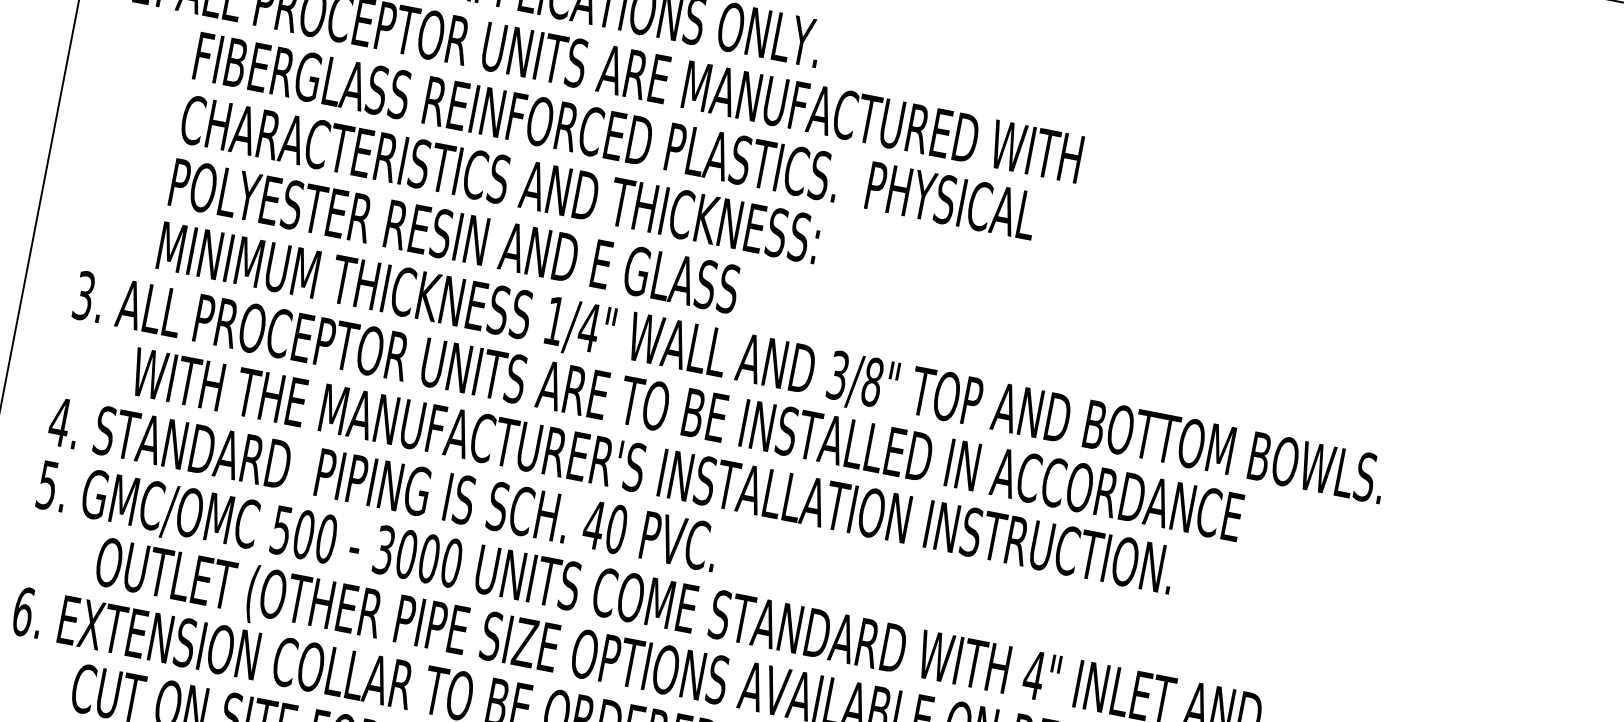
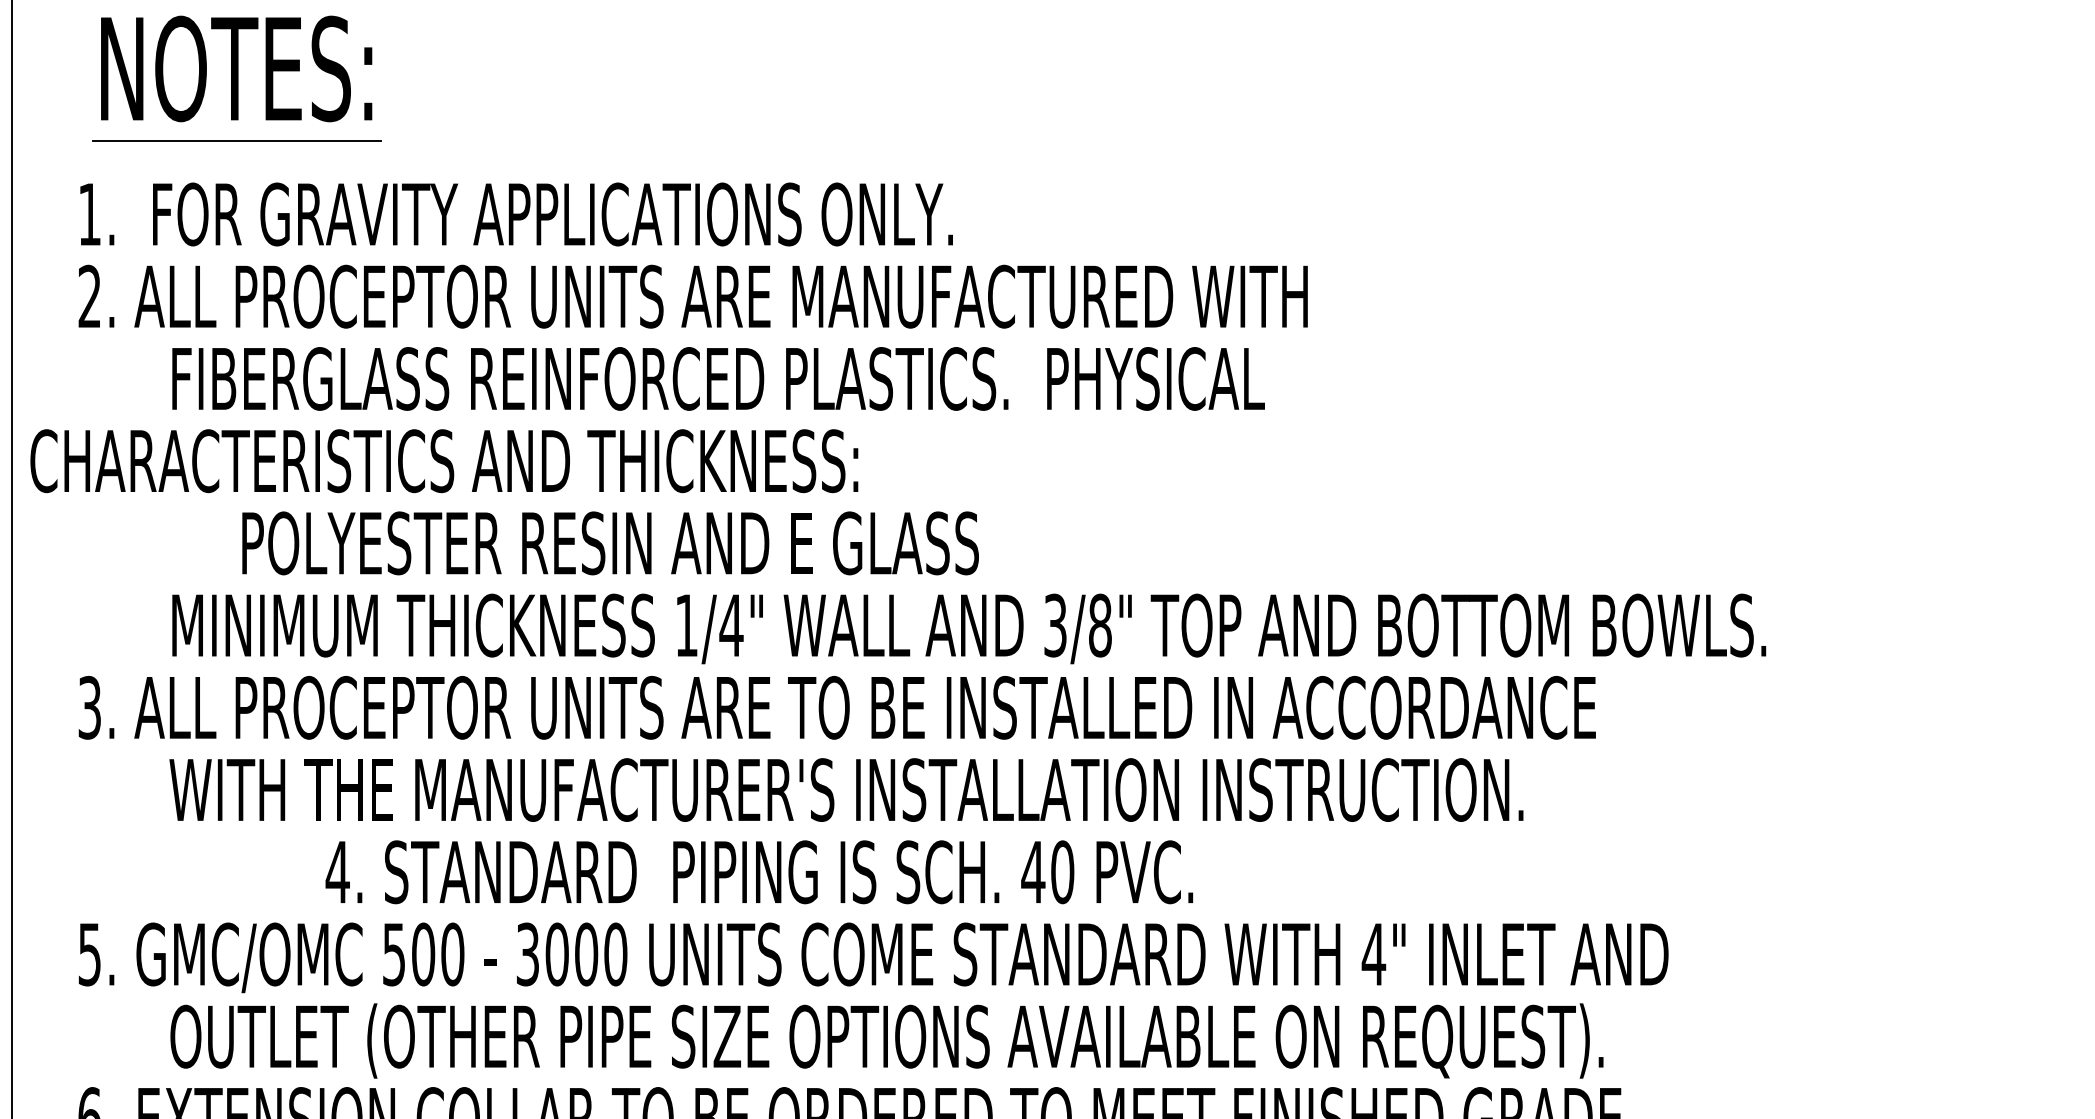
text: (500, 179) -> (444, 461), moved
text: (454, 236) -> (610, 543), moved
text: (383, 484) -> (759, 872), moved

